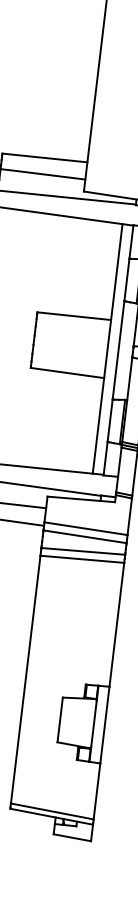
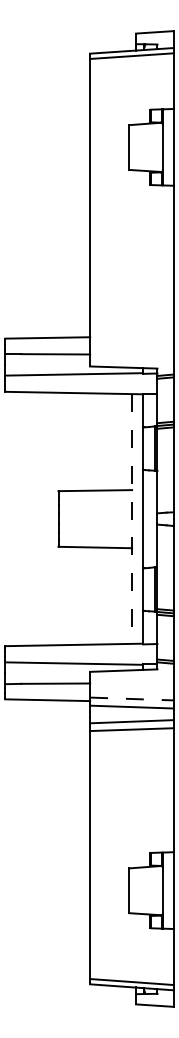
line: (107, 349) -> (132, 519), solid -> dashed
line: (85, 529) -> (131, 699), solid -> dashed

